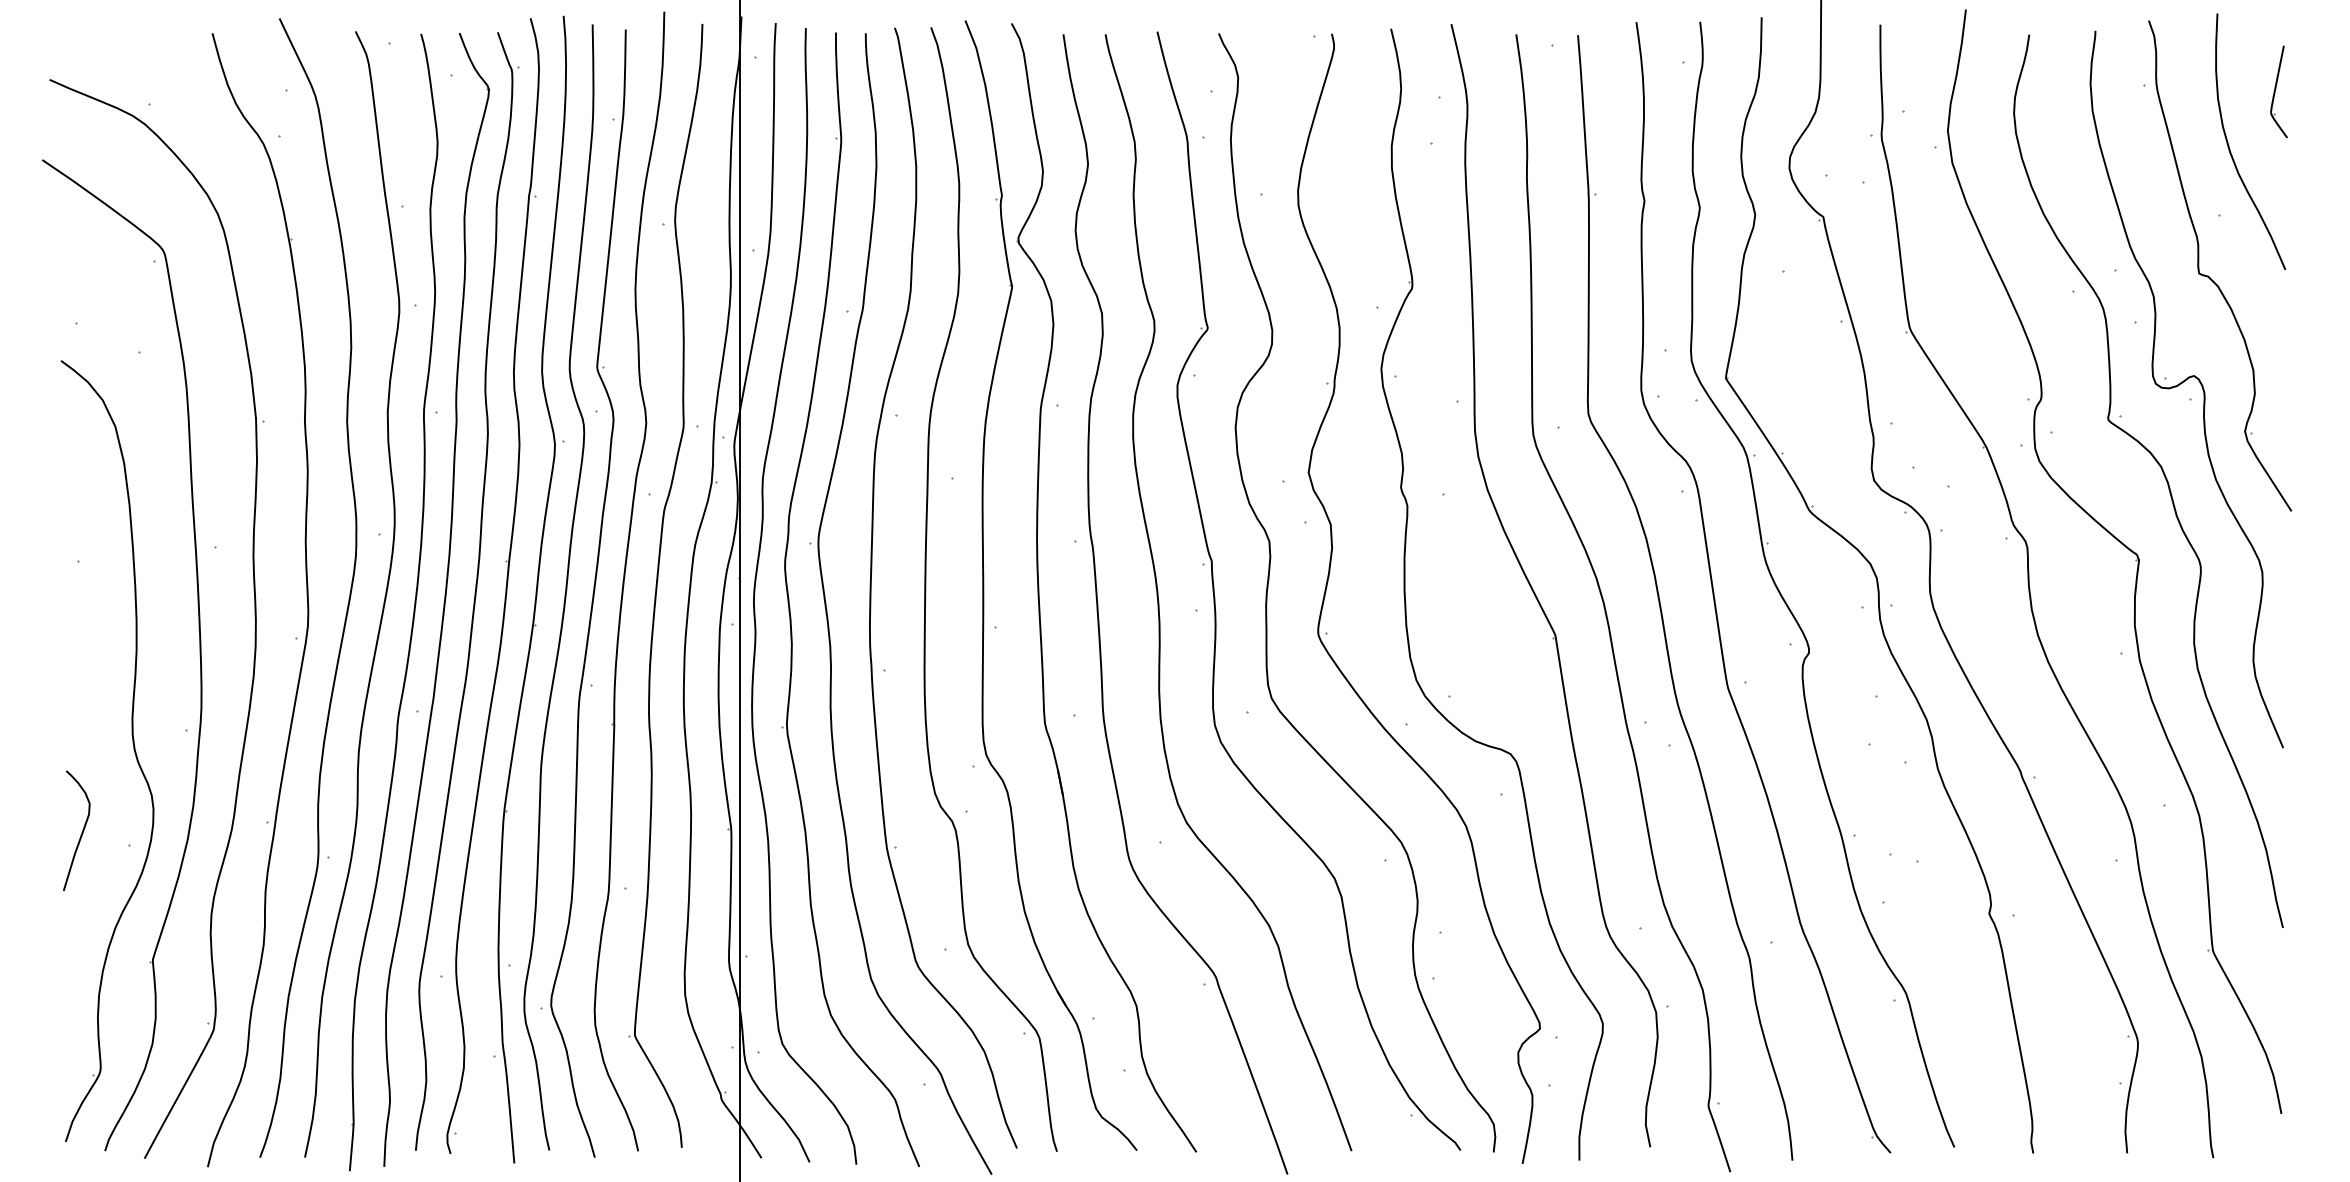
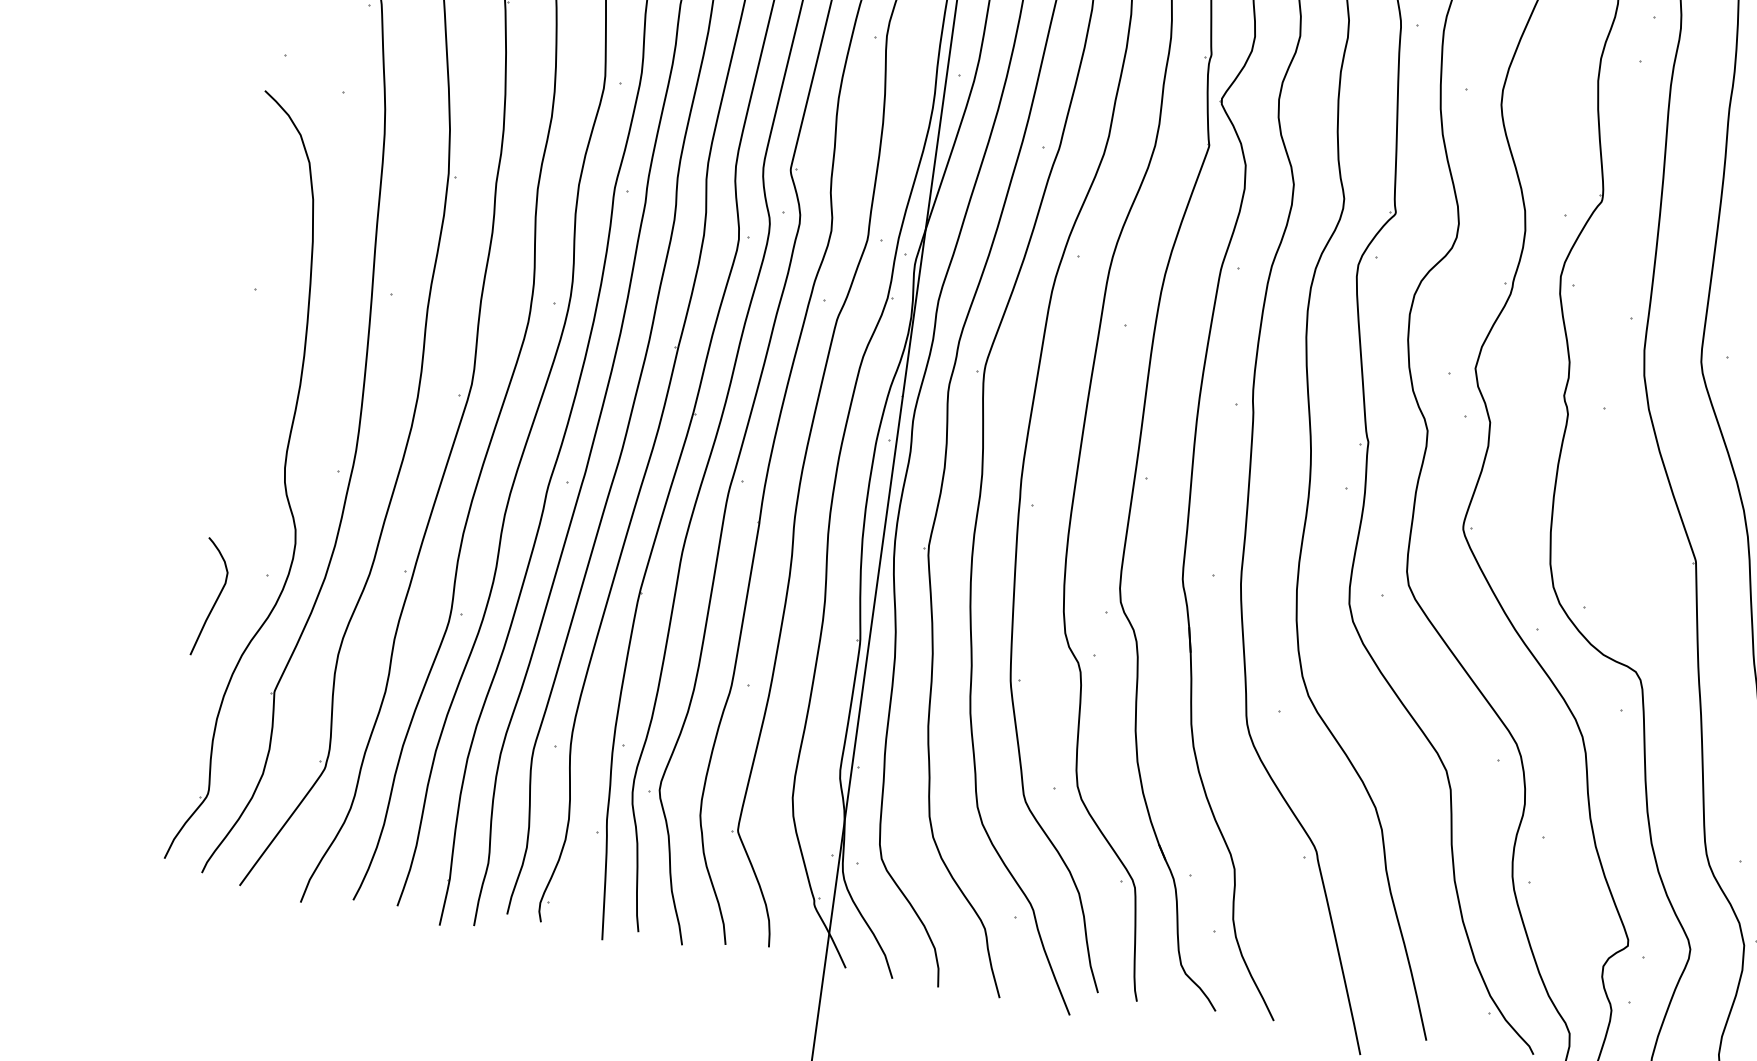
curve: (81, 832) -> (215, 600), moved

